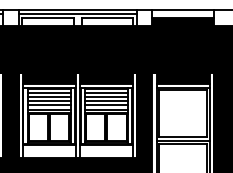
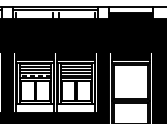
line: (47, 17) -> (34, 12), removed
line: (107, 17) -> (77, 12), removed
line: (49, 105) -> (35, 75), solid -> dashed

